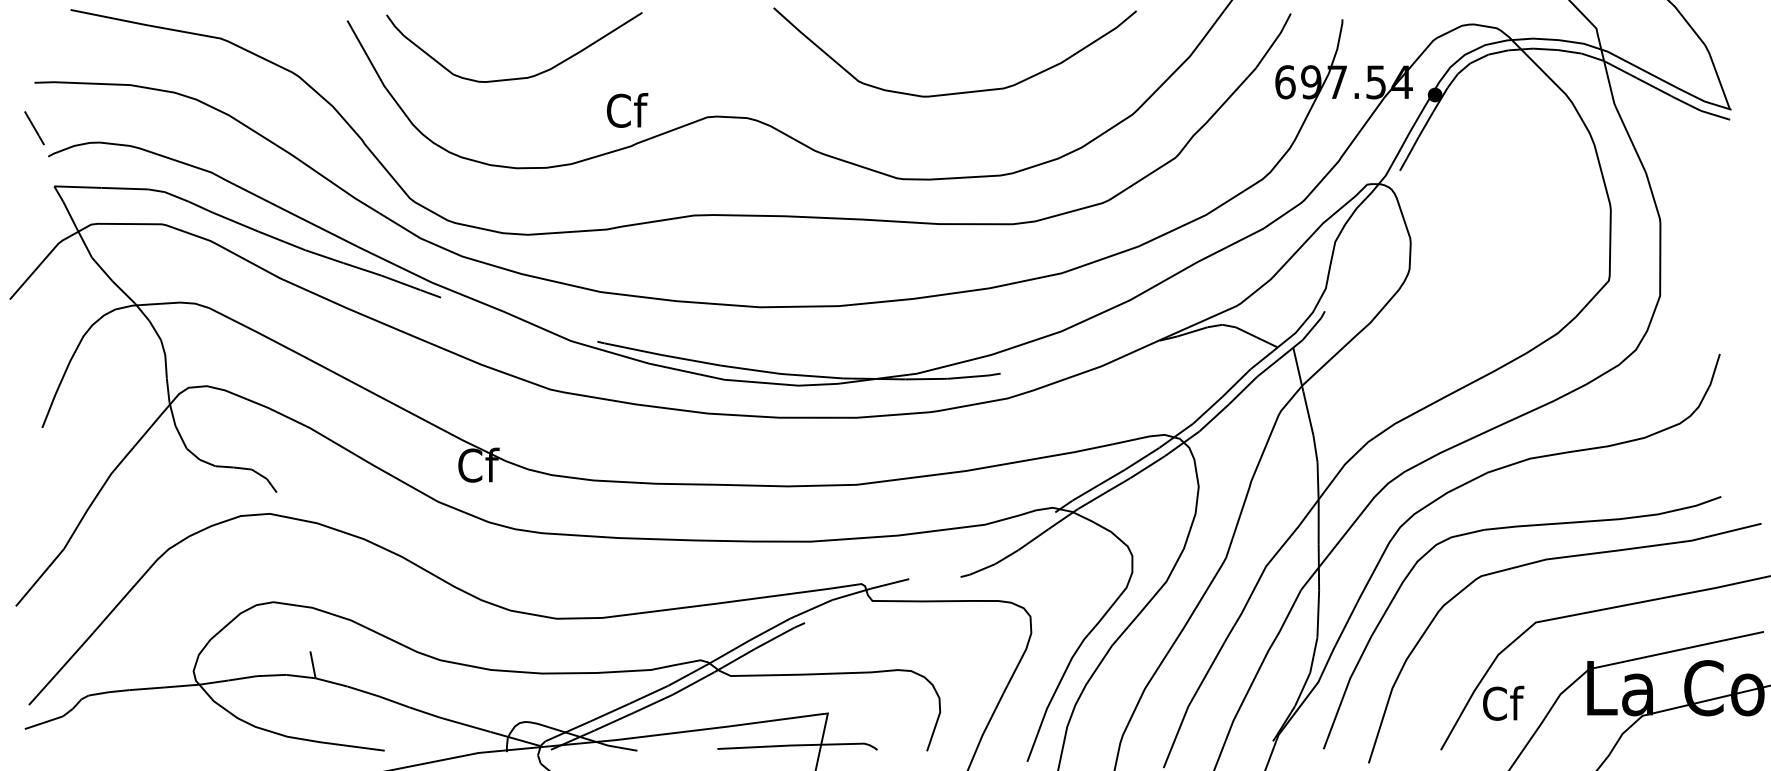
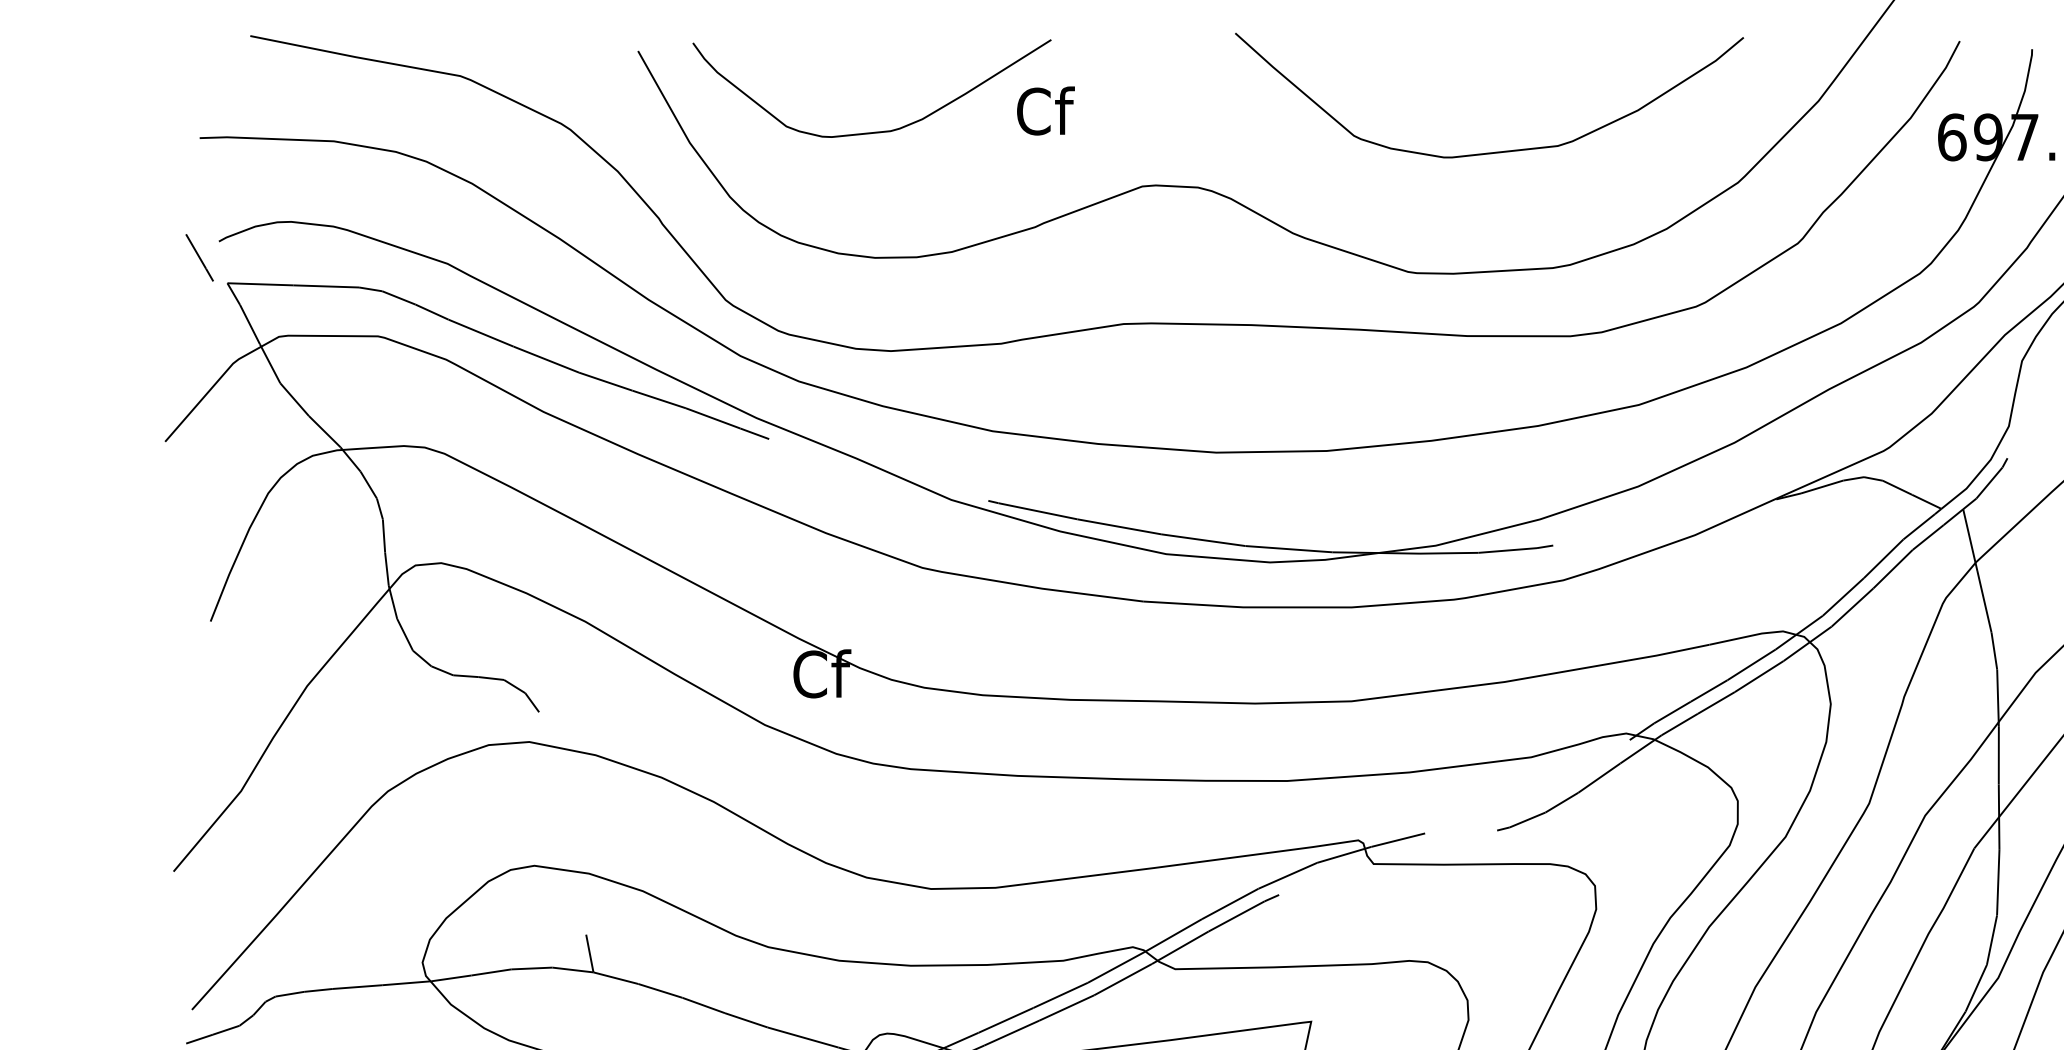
text: (627, 110) -> (1045, 111), moved
line: (34, 128) -> (199, 258), moved

